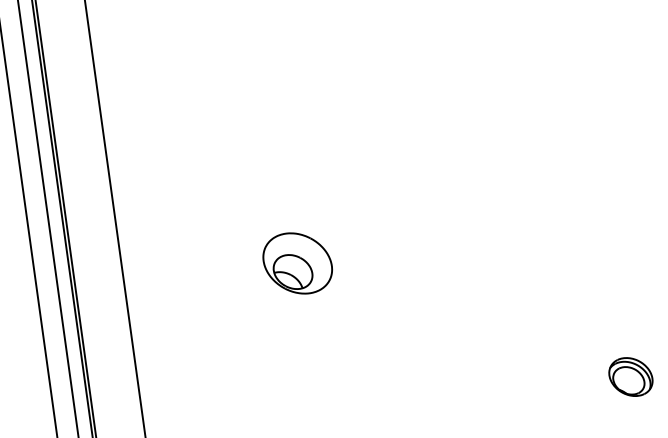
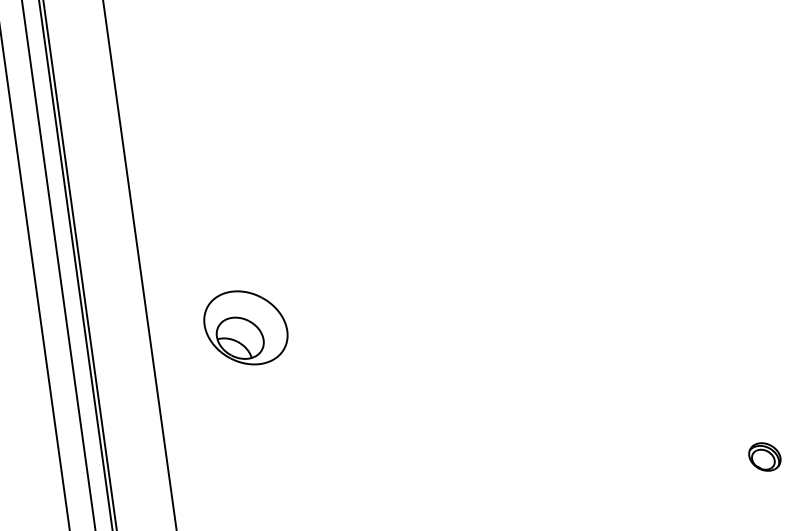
part: (297, 263) -> (245, 327), moved
part: (630, 376) -> (764, 456), size x0.6

